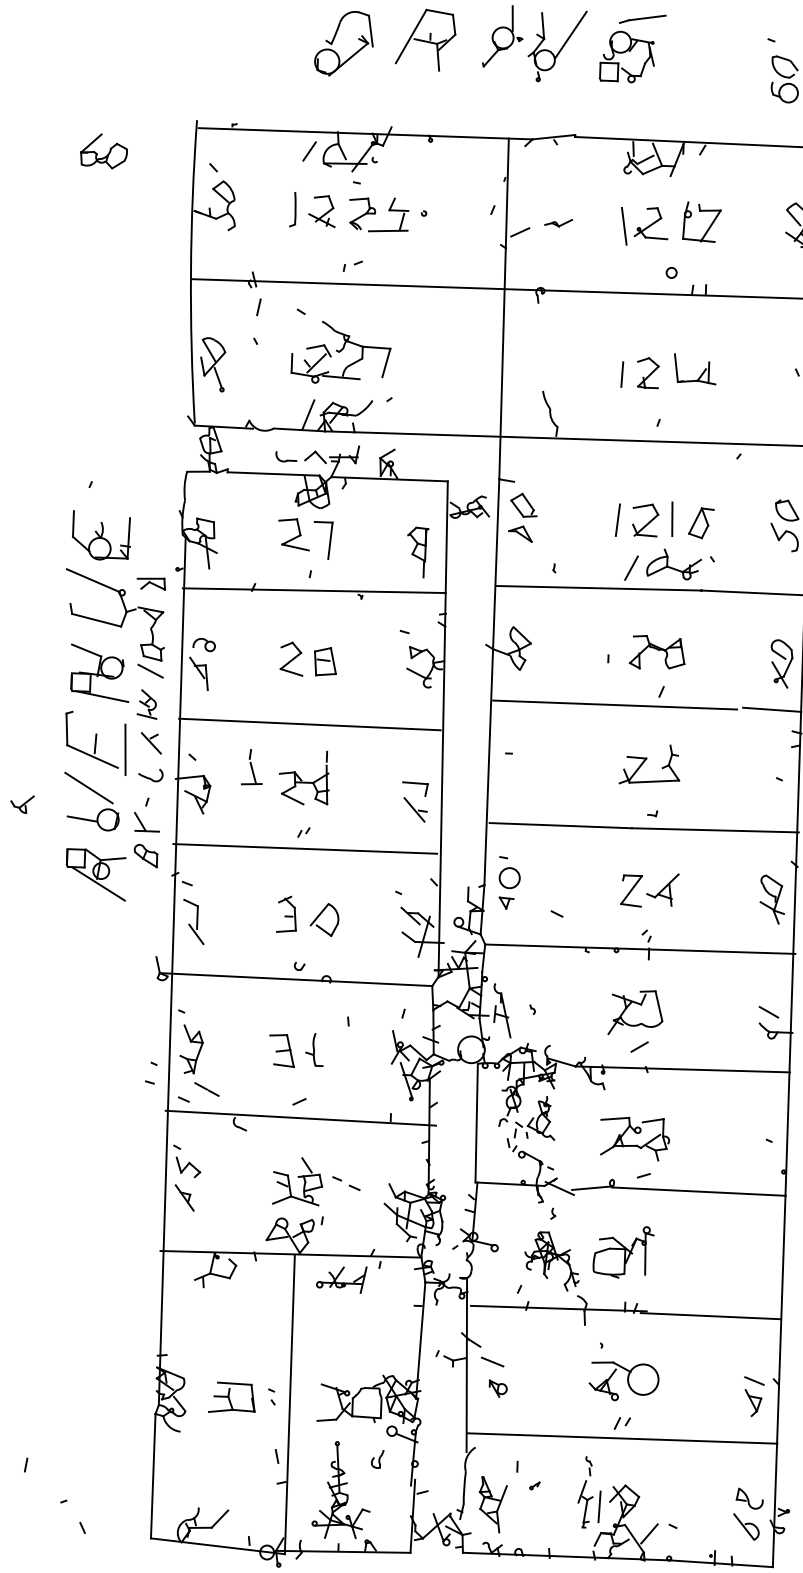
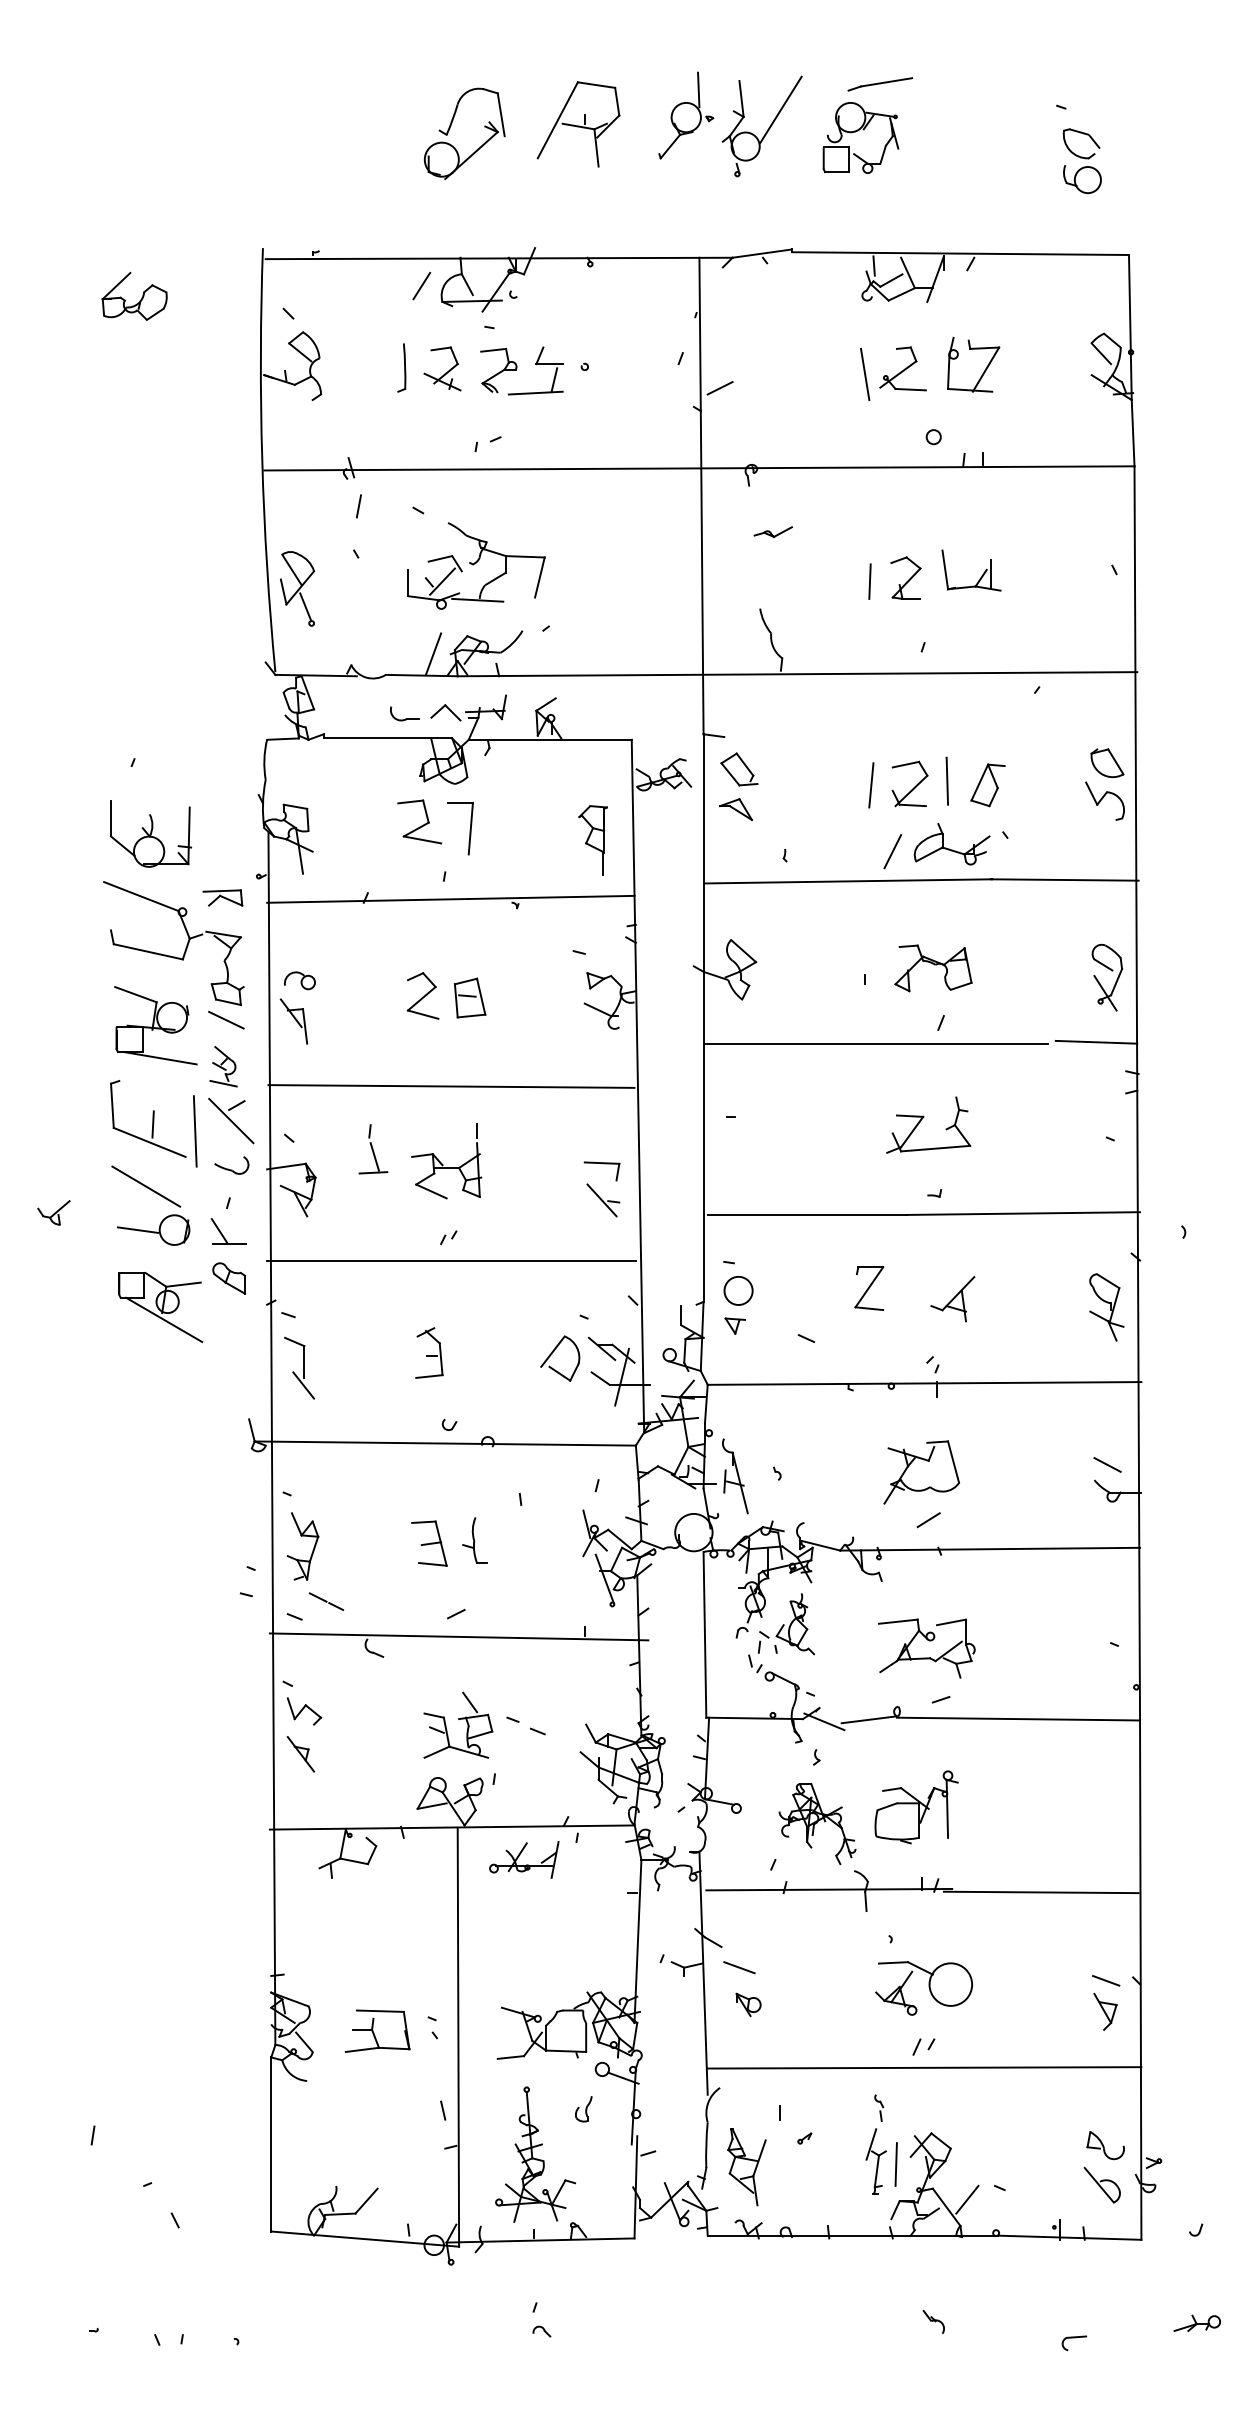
part: (558, 222) -> (772, 531), moved
part: (150, 743) -> (230, 1120), size x1.6
part: (631, 890) -> (869, 1288), moved
part: (320, 914) -> (554, 1351), moved

